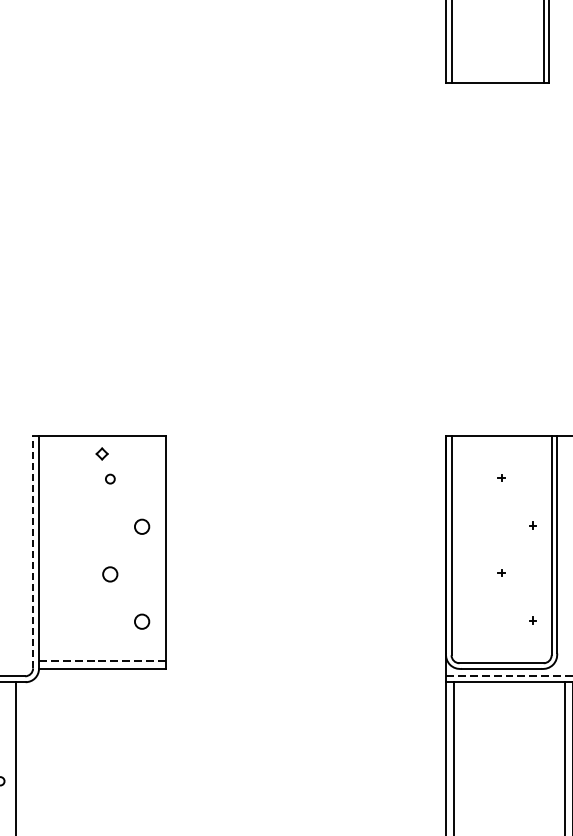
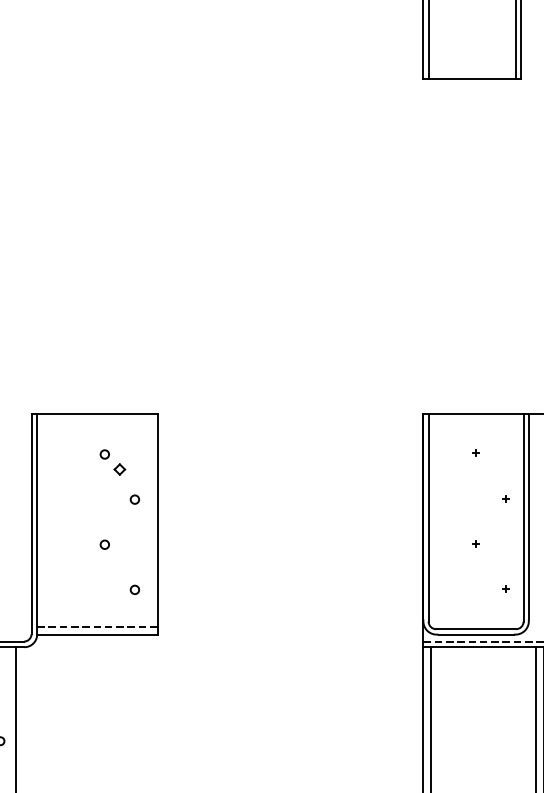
part: (101, 453) -> (119, 469), moved
circle: (141, 526) -> (134, 499), size x0.62
line: (33, 552) -> (31, 524), dashed -> solid
circle: (110, 573) -> (104, 544), size x0.62
circle: (141, 621) -> (134, 589), size x0.62

